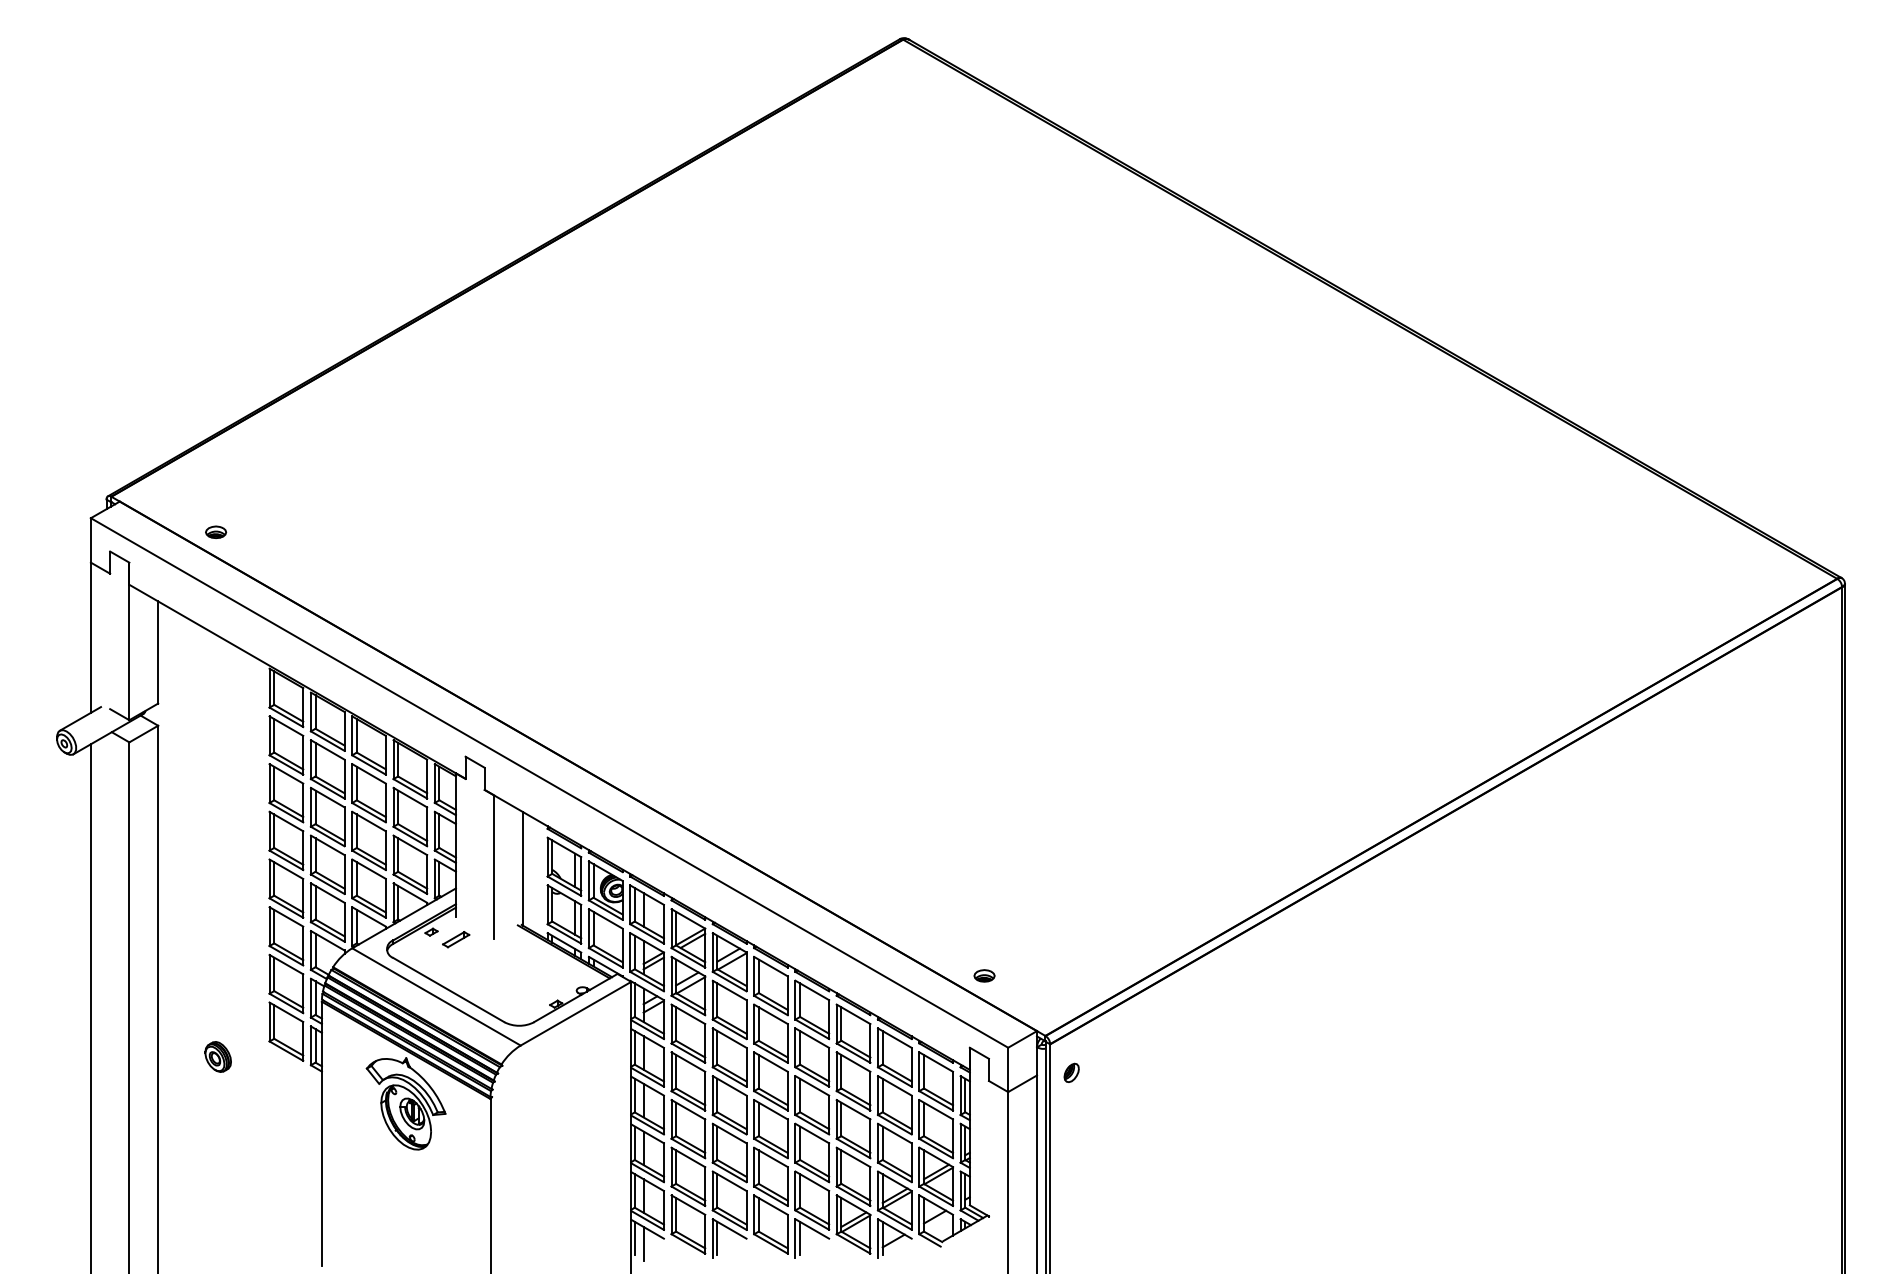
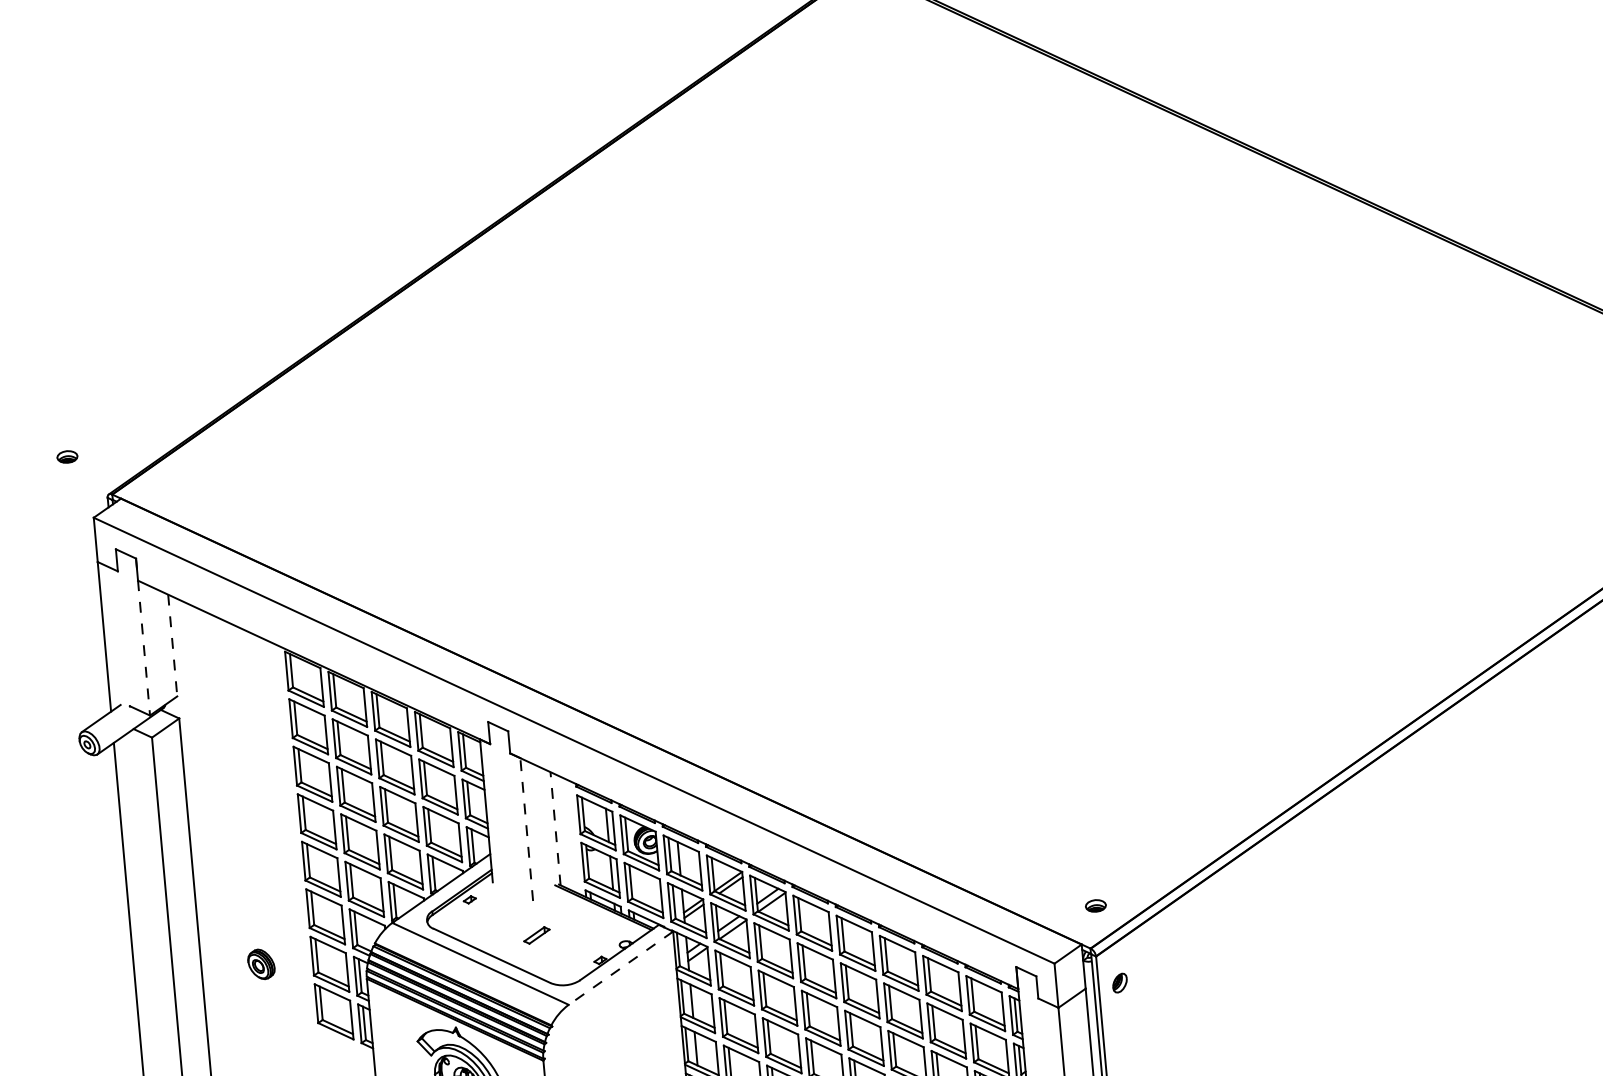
part: (216, 531) -> (67, 456), moved
line: (129, 641) -> (143, 637), solid -> dashed
line: (158, 653) -> (173, 646), solid -> dashed
line: (494, 867) -> (526, 829), solid -> dashed
line: (523, 869) -> (555, 829), solid -> dashed
part: (456, 939) -> (537, 935), moved
part: (984, 975) -> (1095, 905), moved
line: (575, 1013) -> (620, 968), solid -> dashed
part: (217, 1056) -> (260, 963), moved

